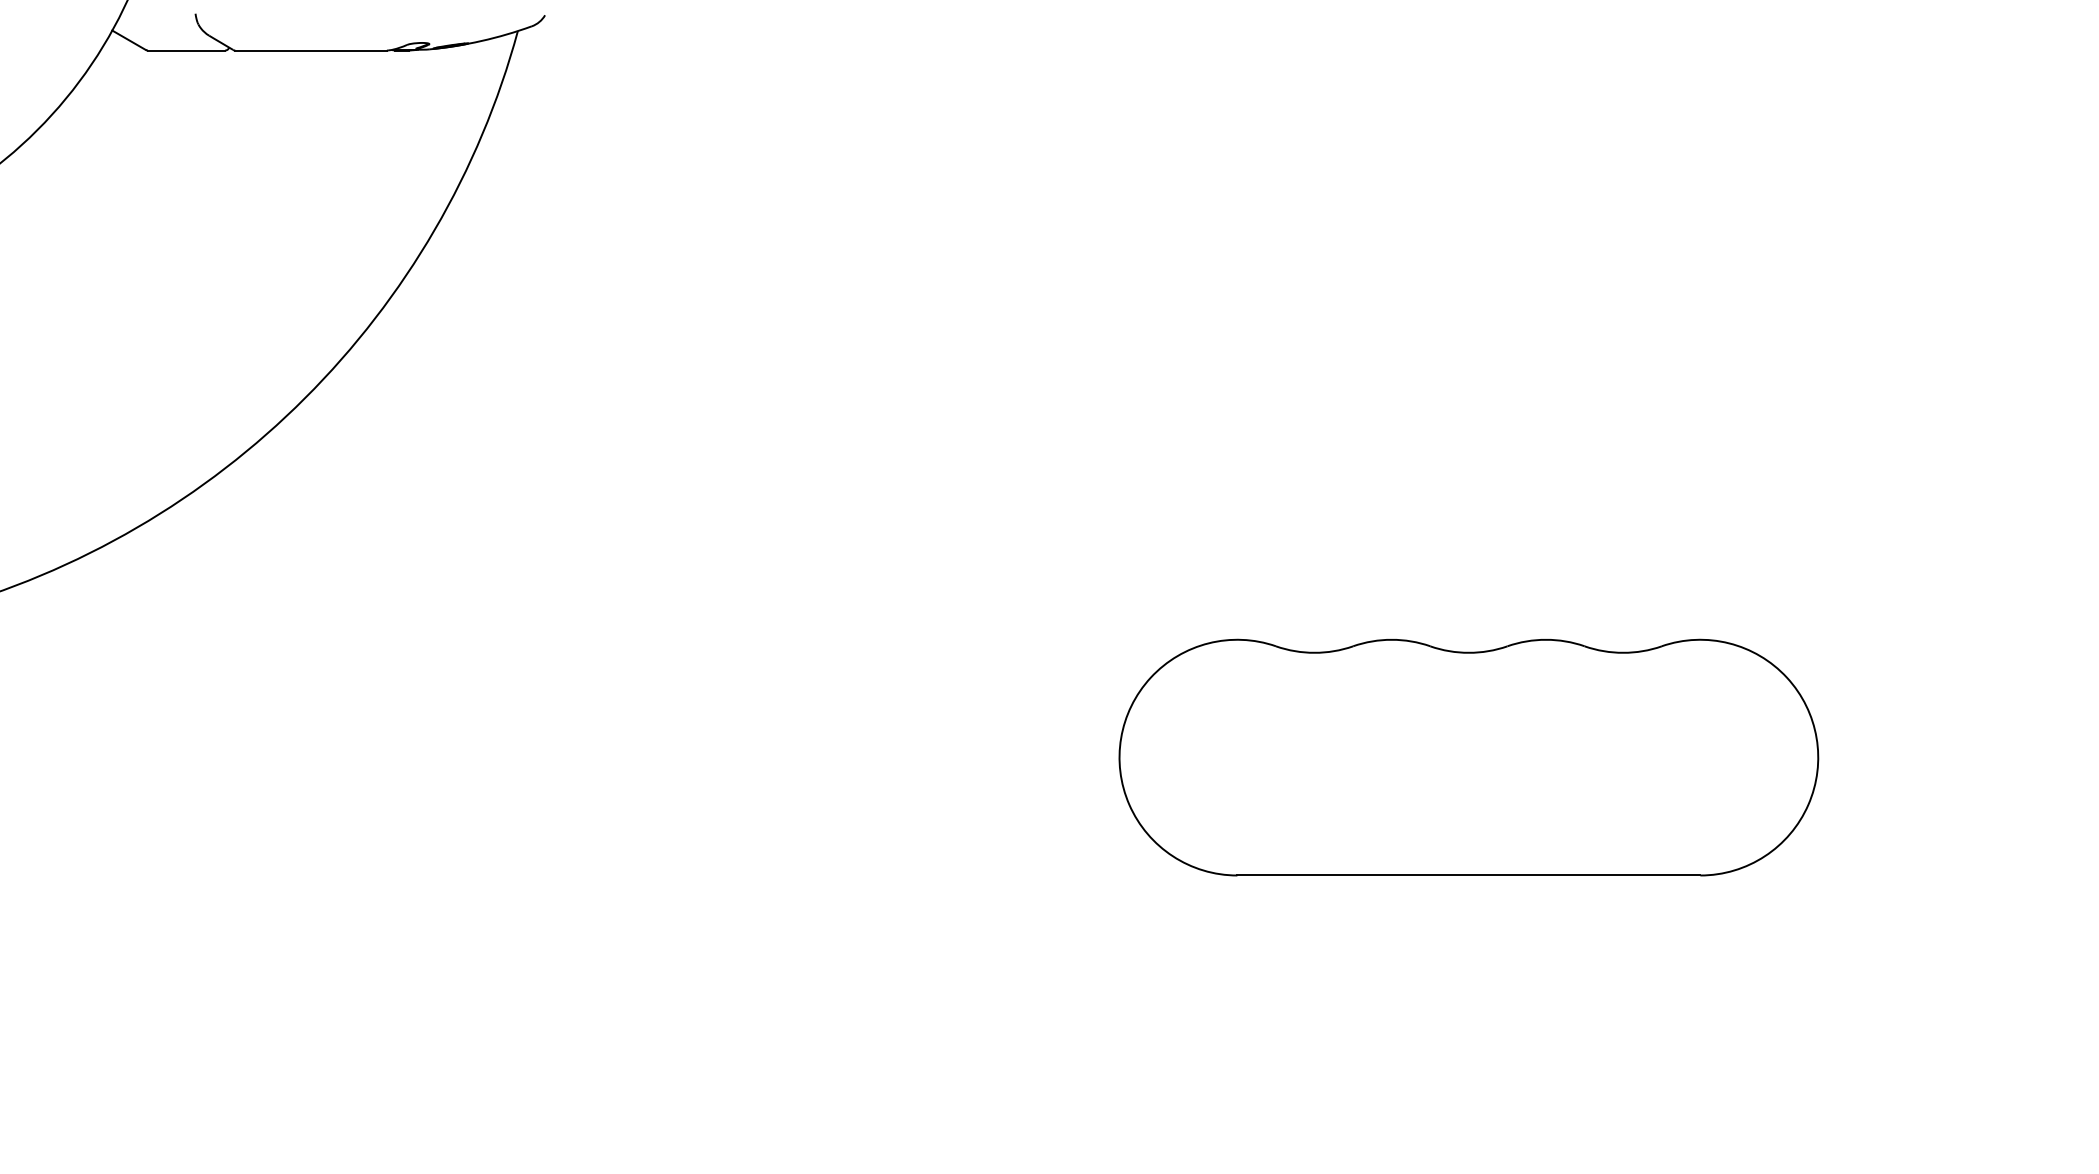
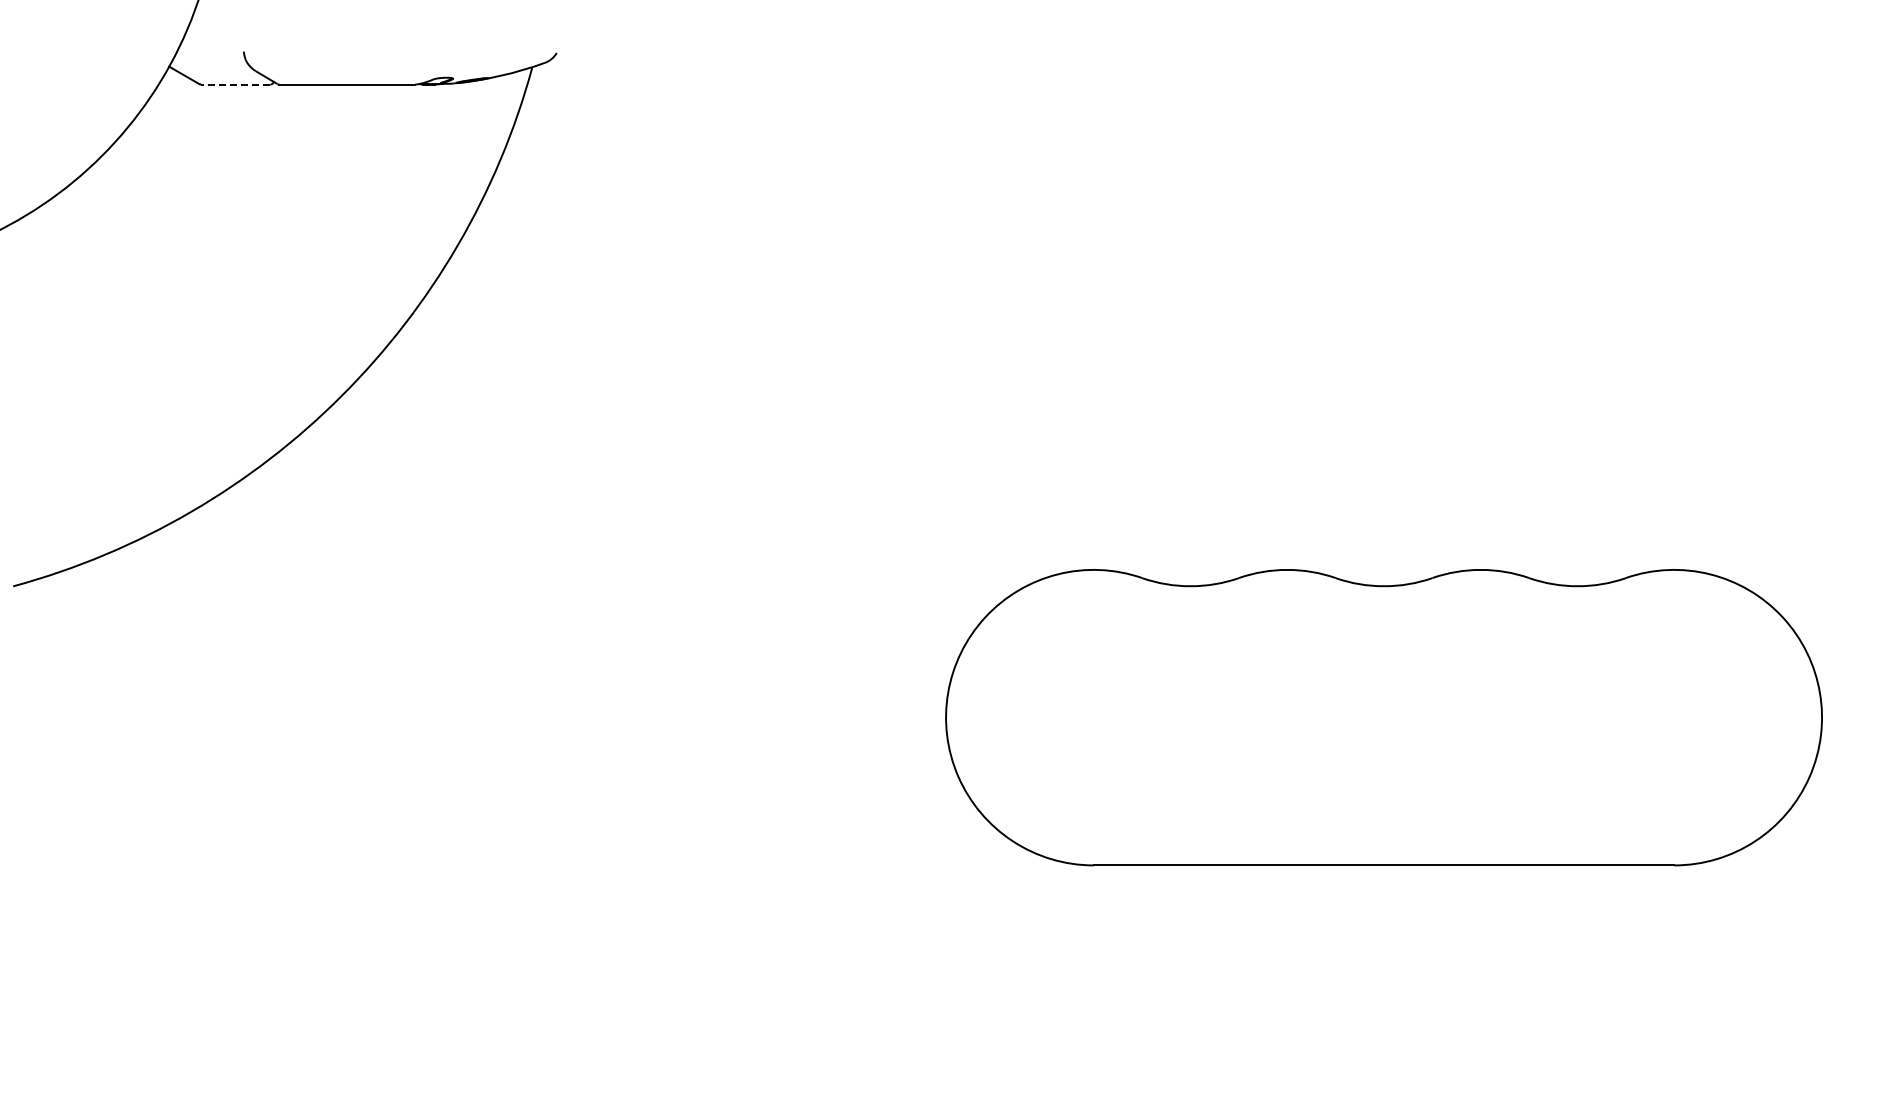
line: (186, 50) -> (235, 84), solid -> dashed
part: (1468, 757) -> (1383, 717), size x1.4

